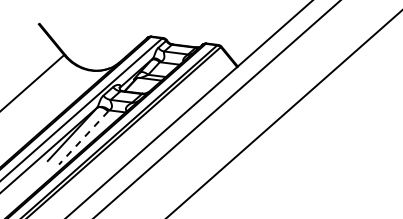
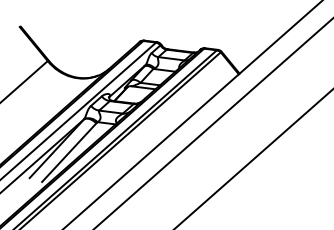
line: (83, 138) -> (69, 153), dashed -> solid

